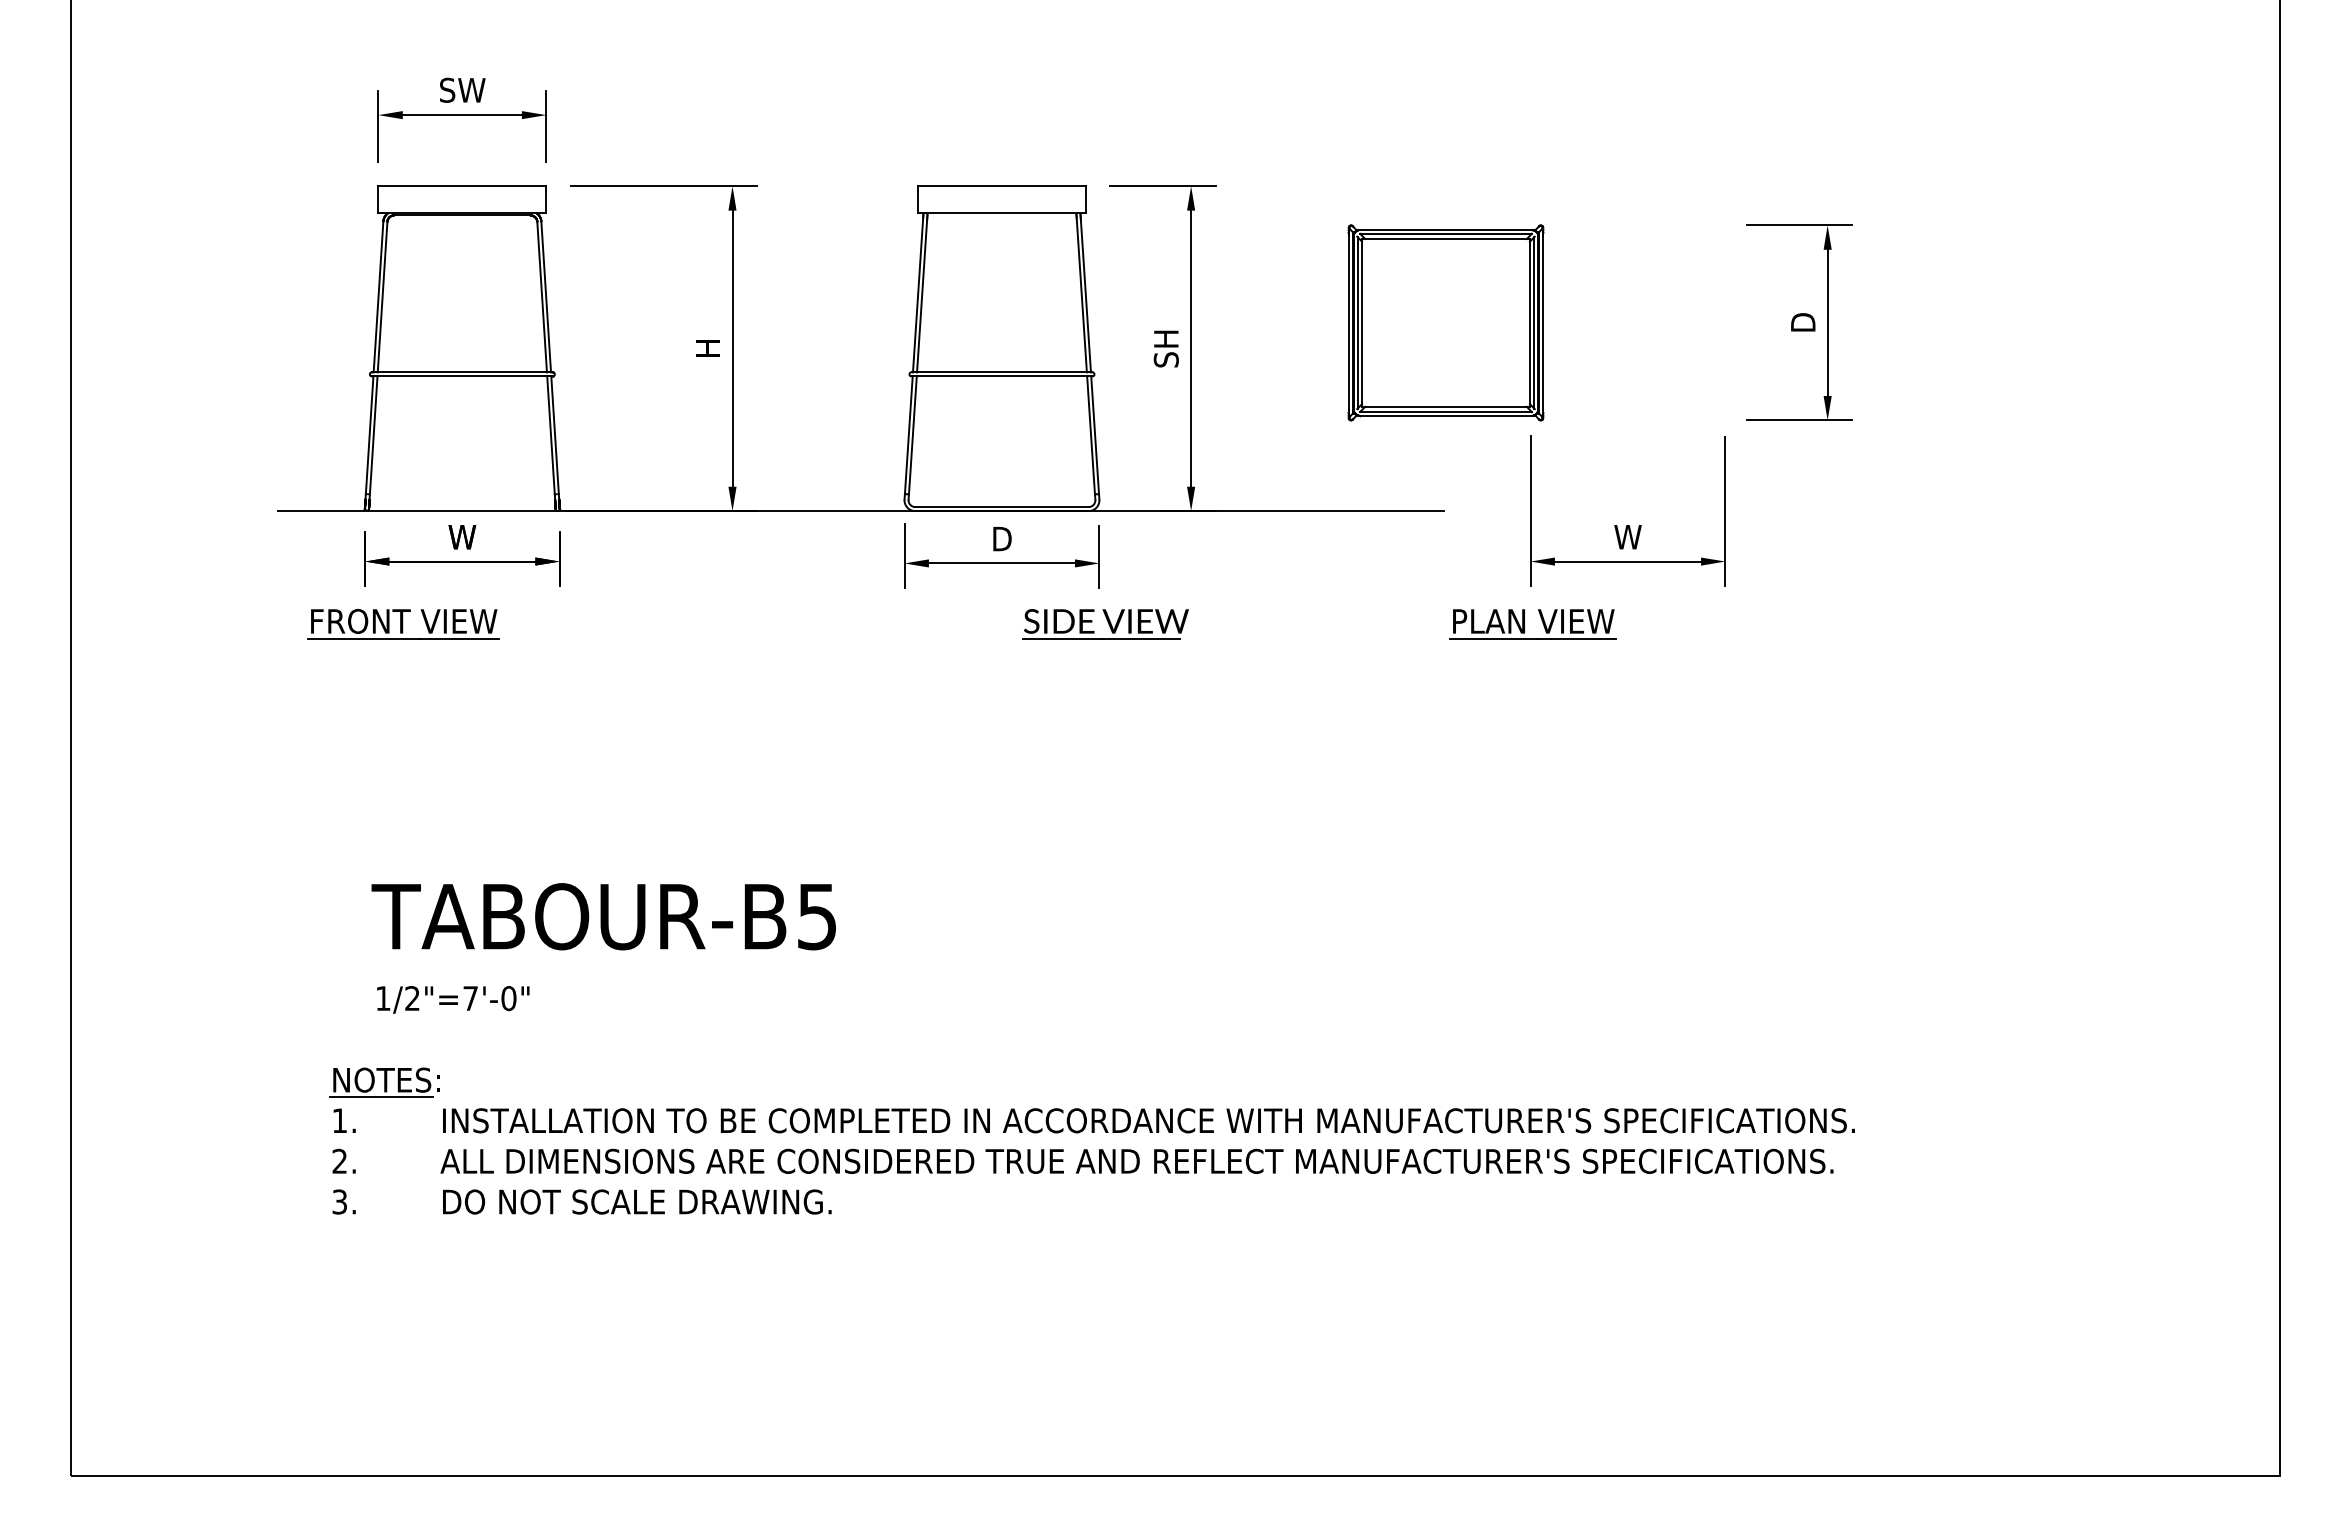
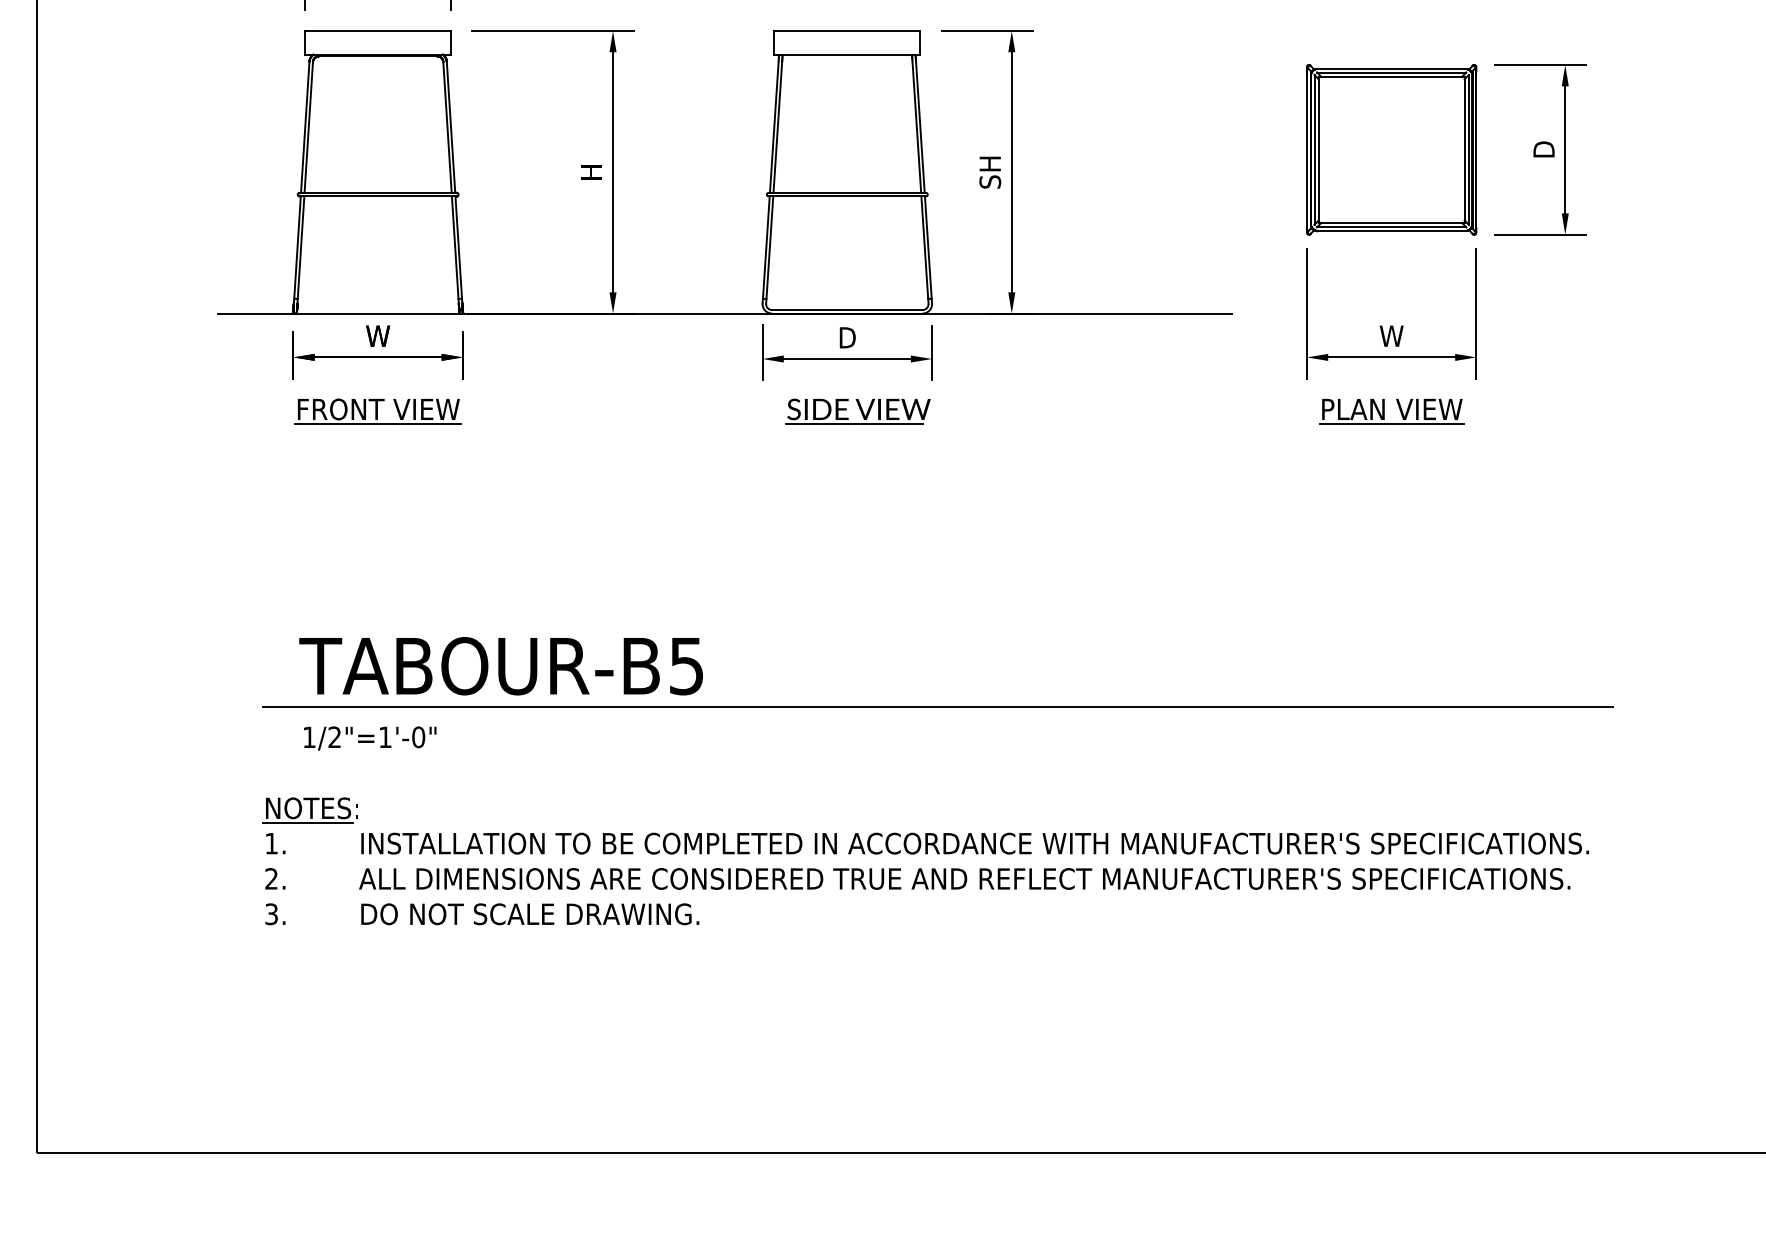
part: (1445, 322) -> (1391, 149), moved
part: (403, 623) -> (378, 411), moved
part: (1105, 624) -> (858, 412), moved
part: (1524, 624) -> (1384, 412), moved
line: (1106, 964) -> (938, 707), added
text: (470, 998) -> (385, 737), 1/2"=7'-0" -> 1/2"=1'-0"

